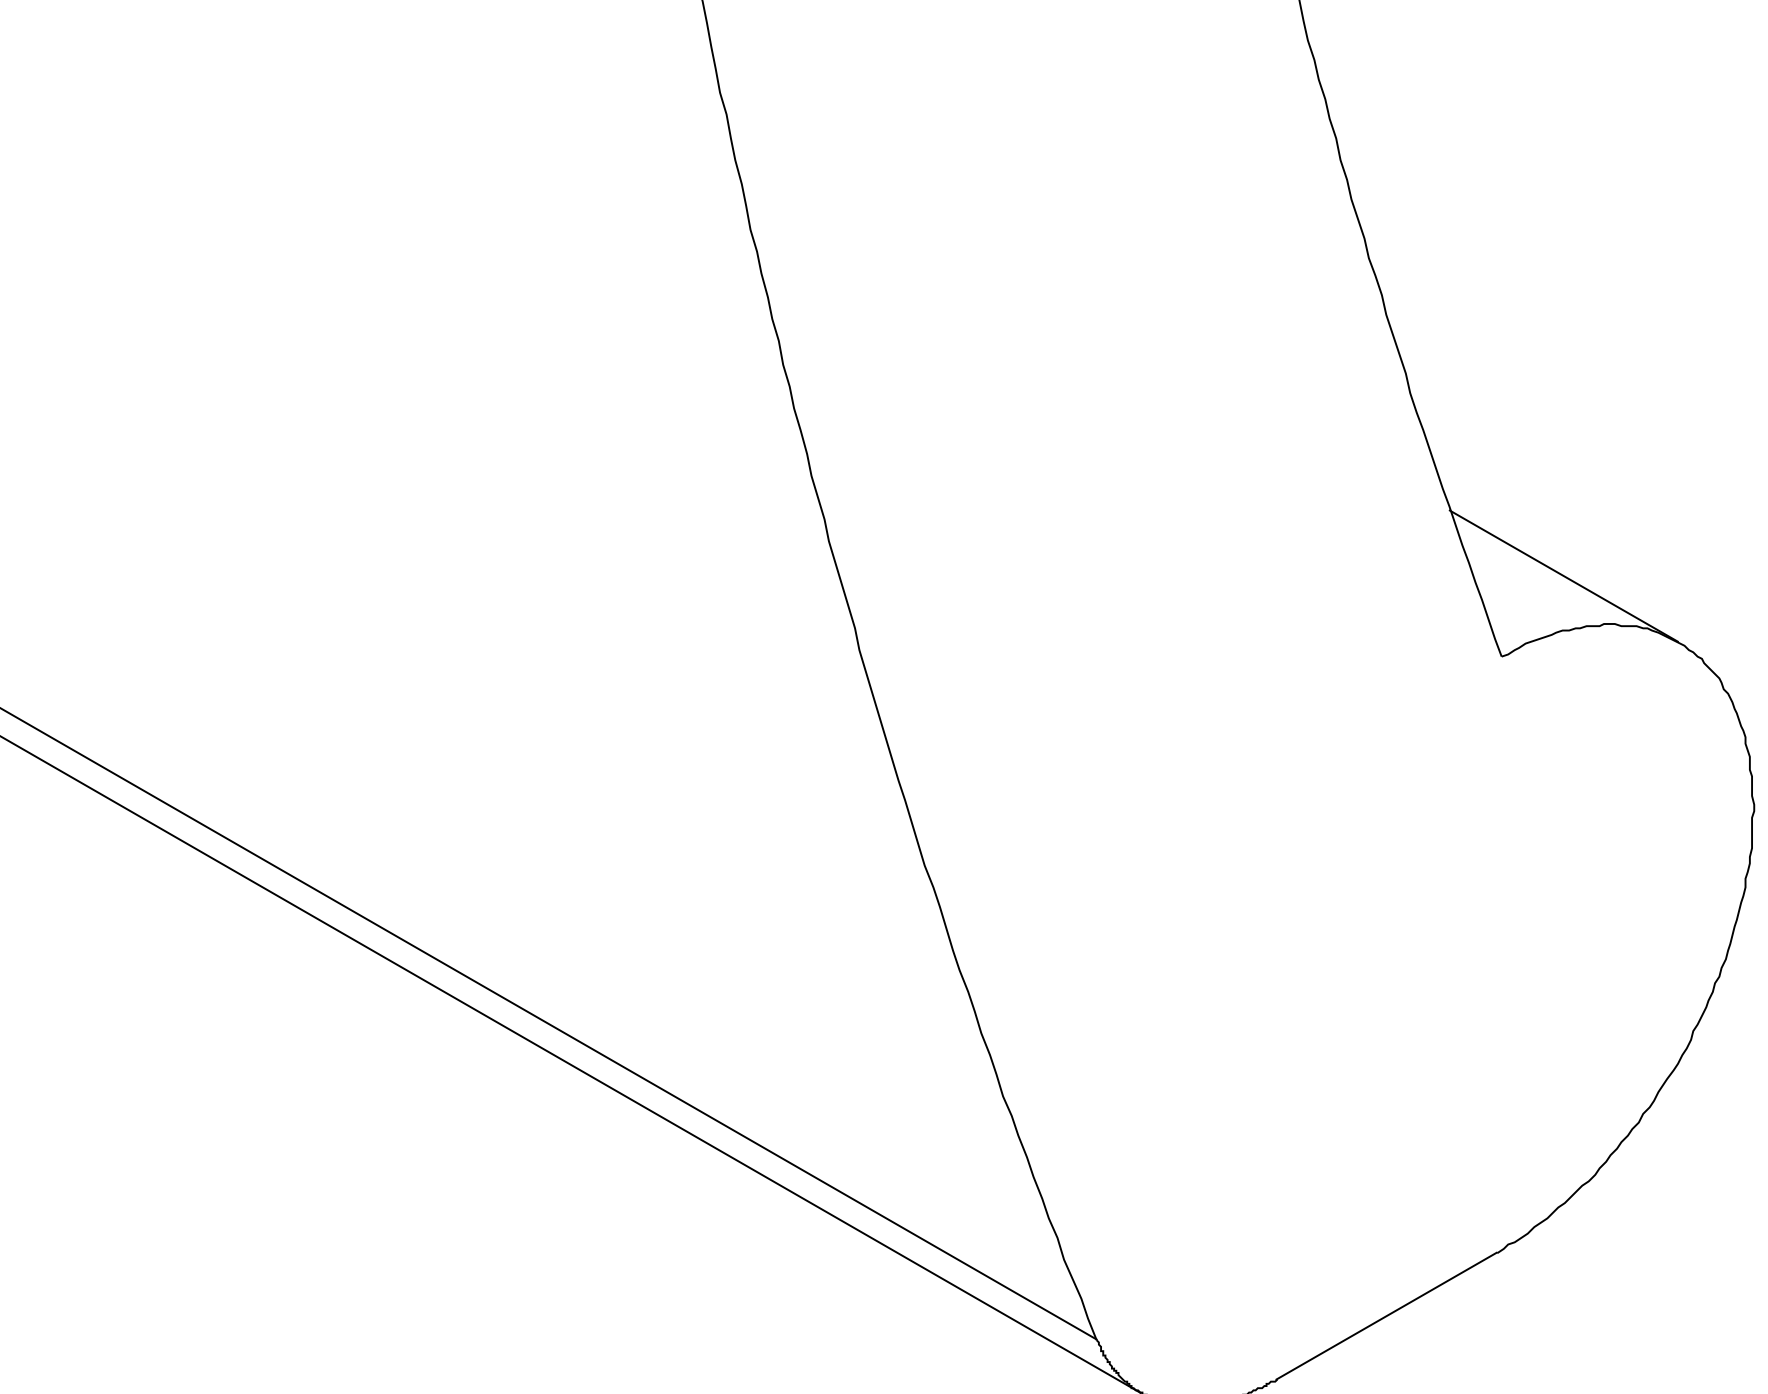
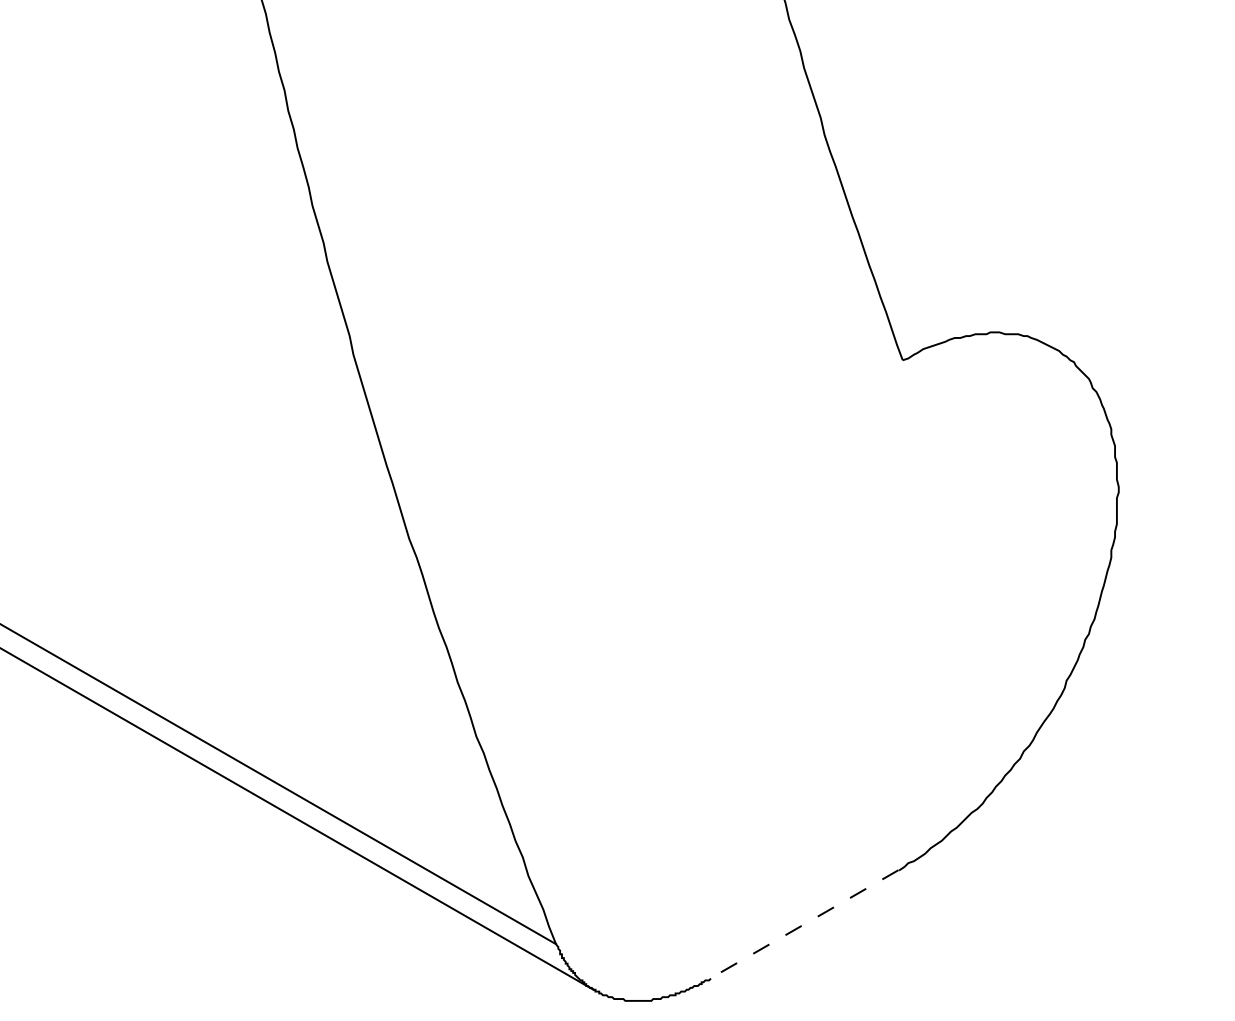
line: (1563, 575) -> (955, 290), removed
line: (1386, 1316) -> (804, 924), solid -> dashed

